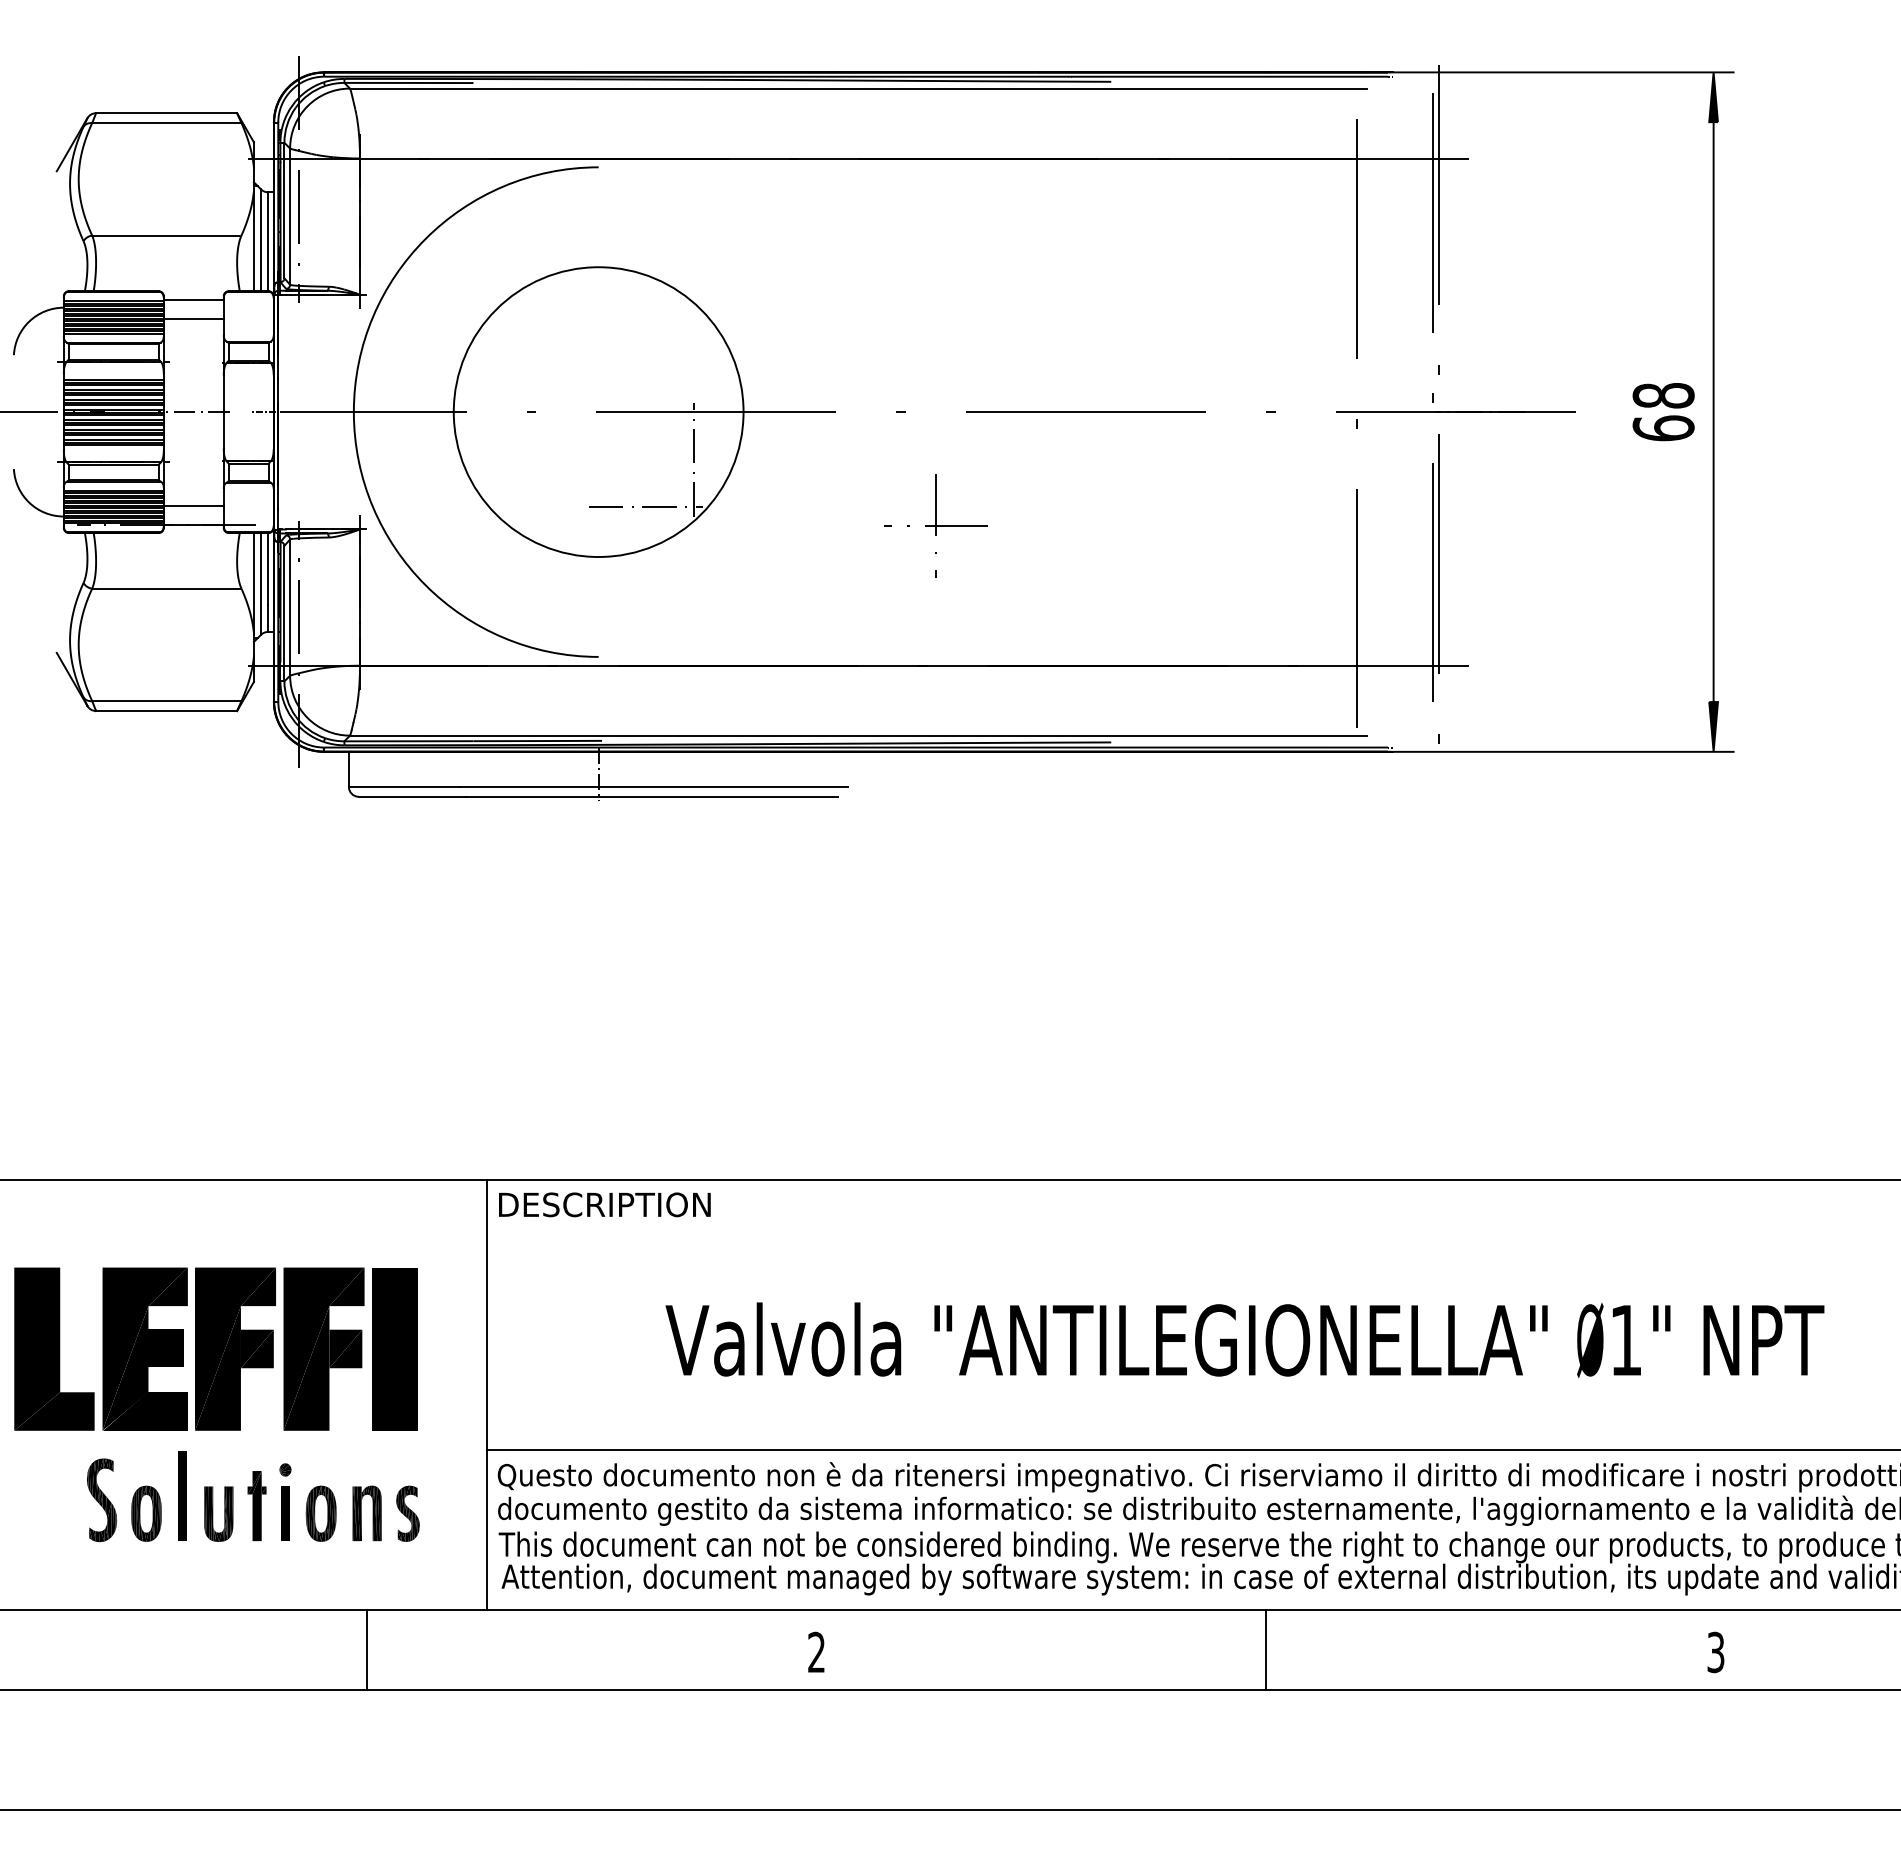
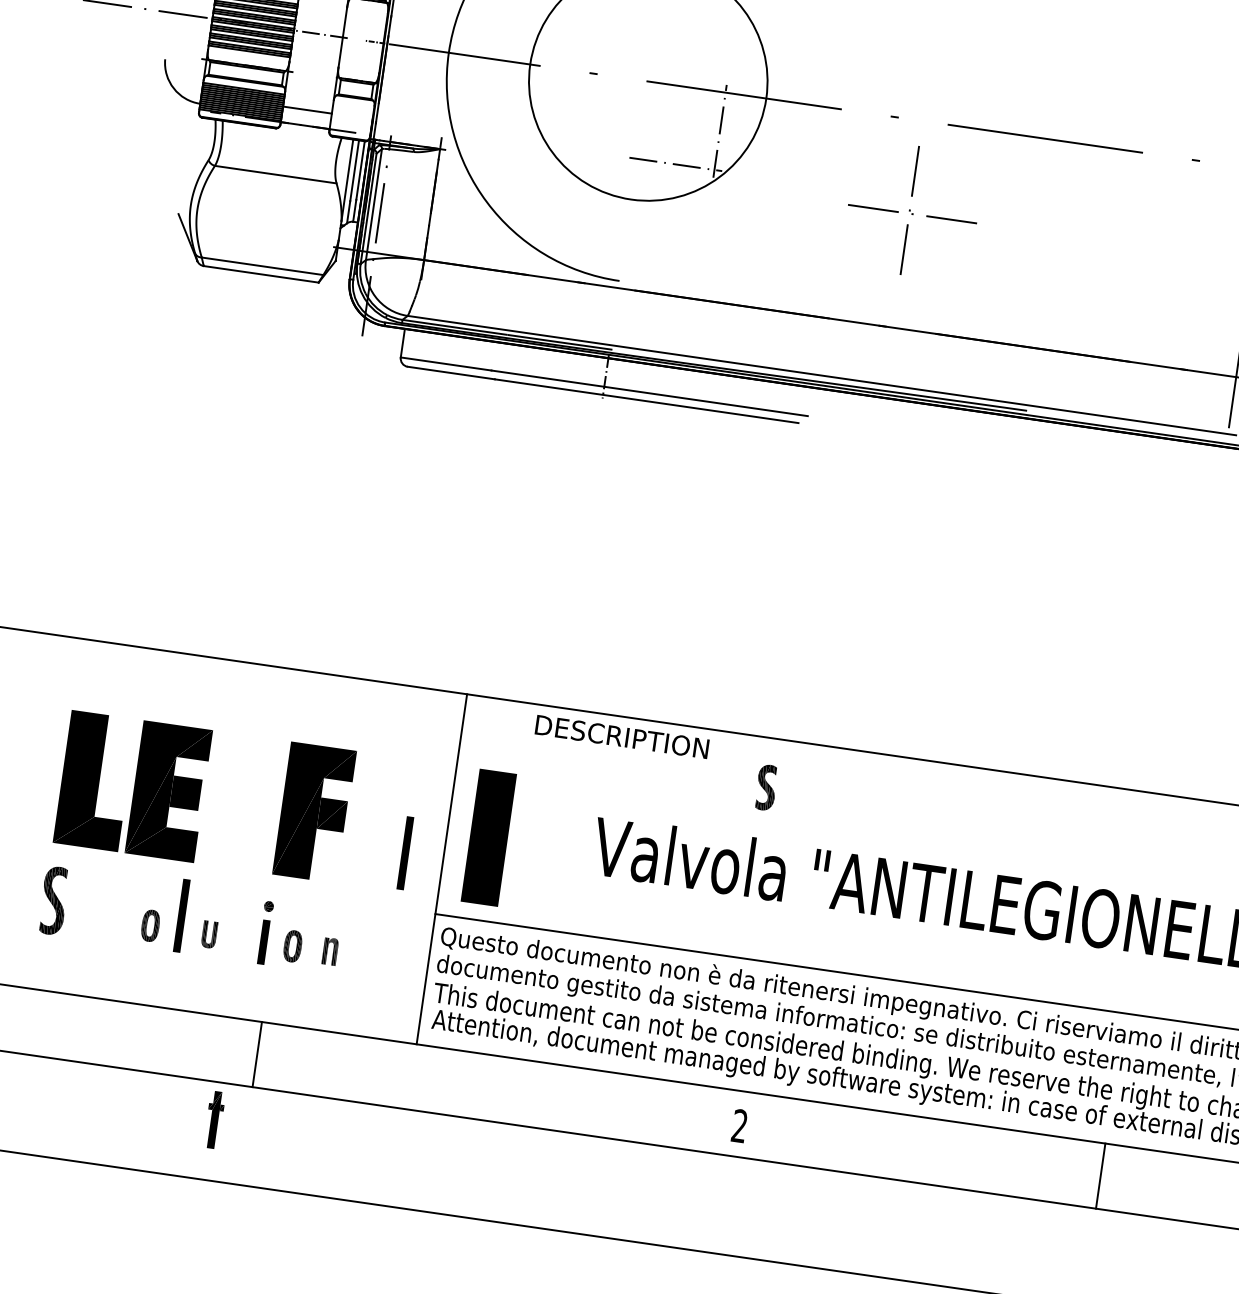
part: (935, 525) -> (909, 213), size x1.6
text: (604, 1204) -> (621, 736), moved
part: (235, 1348) -> (242, 801), removed
part: (394, 1349) -> (488, 838), moved
part: (440, 1381) -> (405, 852), added
part: (102, 1500) -> (54, 901), moved
part: (256, 1506) -> (214, 1120), moved
part: (146, 1513) -> (150, 925), size x0.7
part: (218, 1513) -> (209, 934), size x0.6
part: (320, 1513) -> (292, 946), size x0.7
part: (366, 1513) -> (329, 951), size x0.6
part: (407, 1513) -> (765, 787), moved
line: (367, 1649) -> (257, 1054), moved
line: (1266, 1649) -> (1100, 1175), moved
text: (816, 1651) -> (739, 1125), moved

